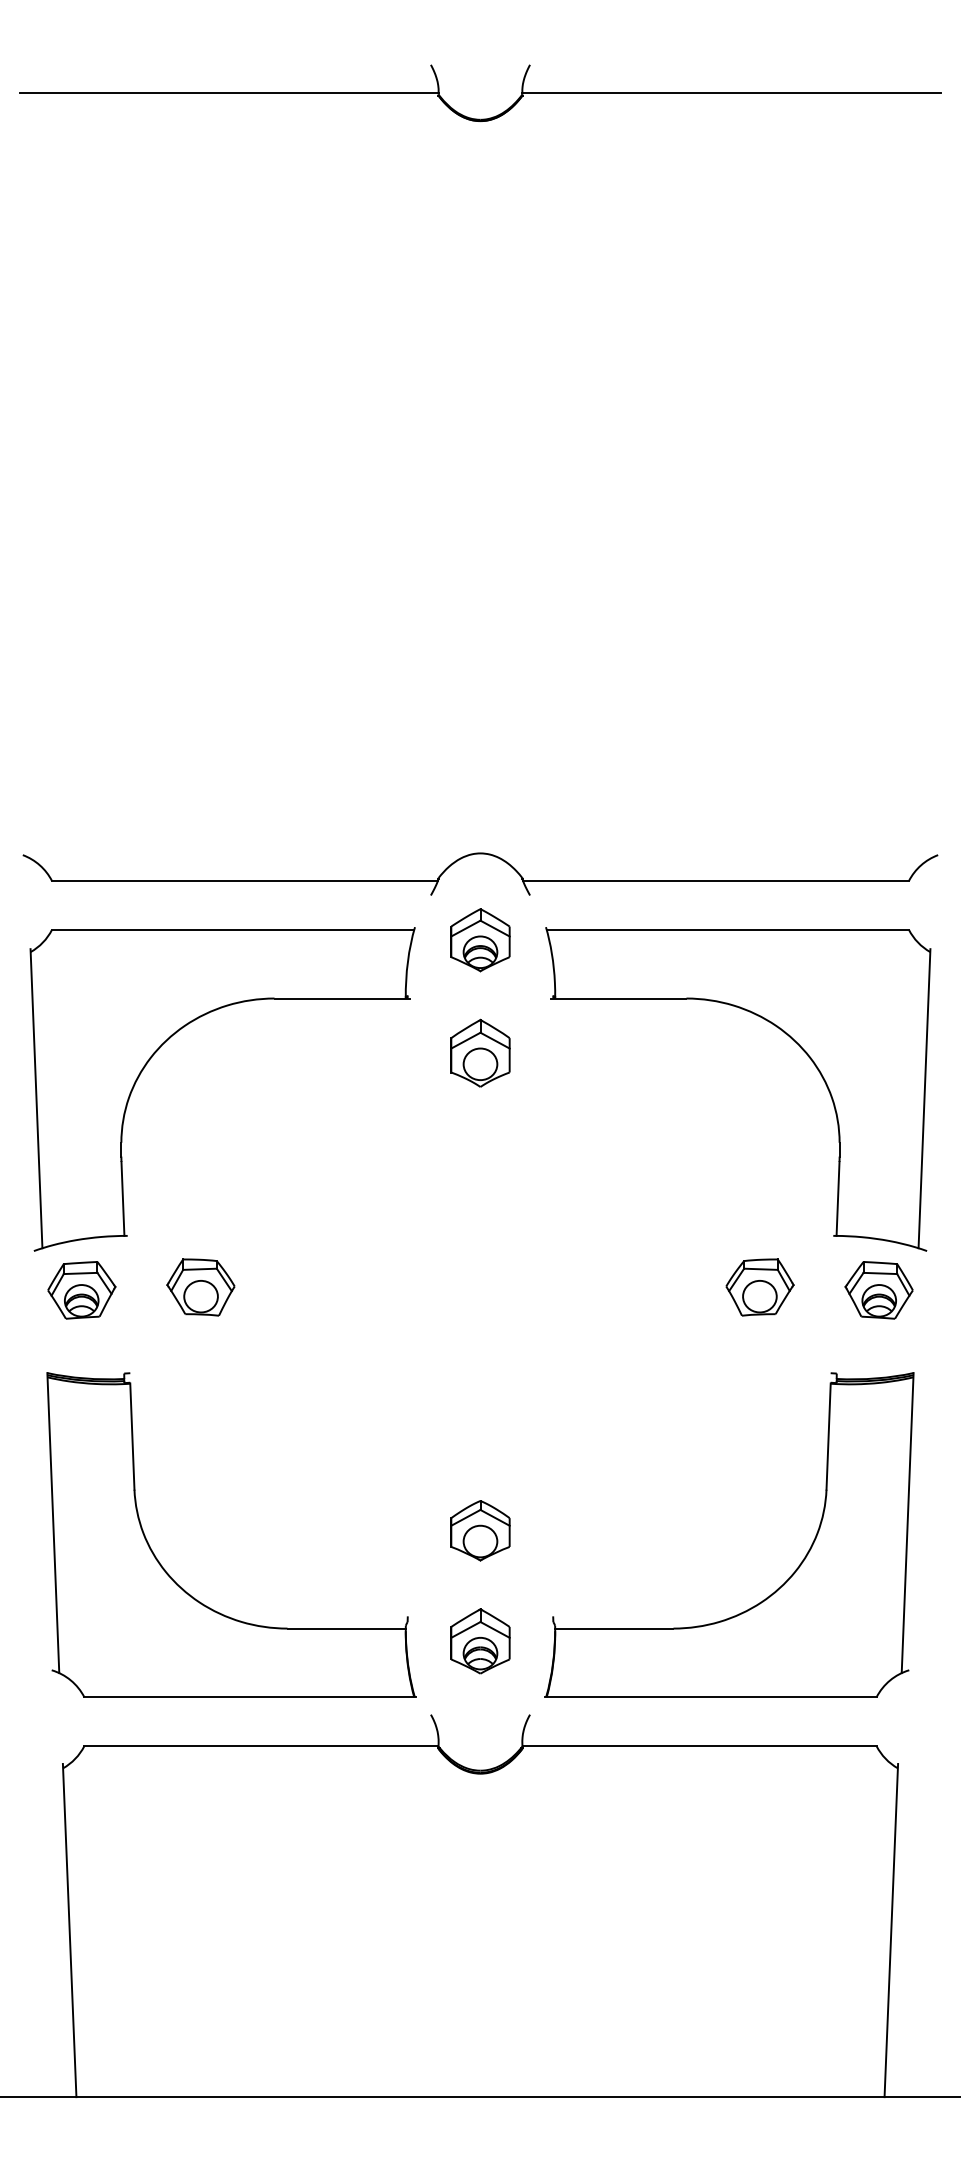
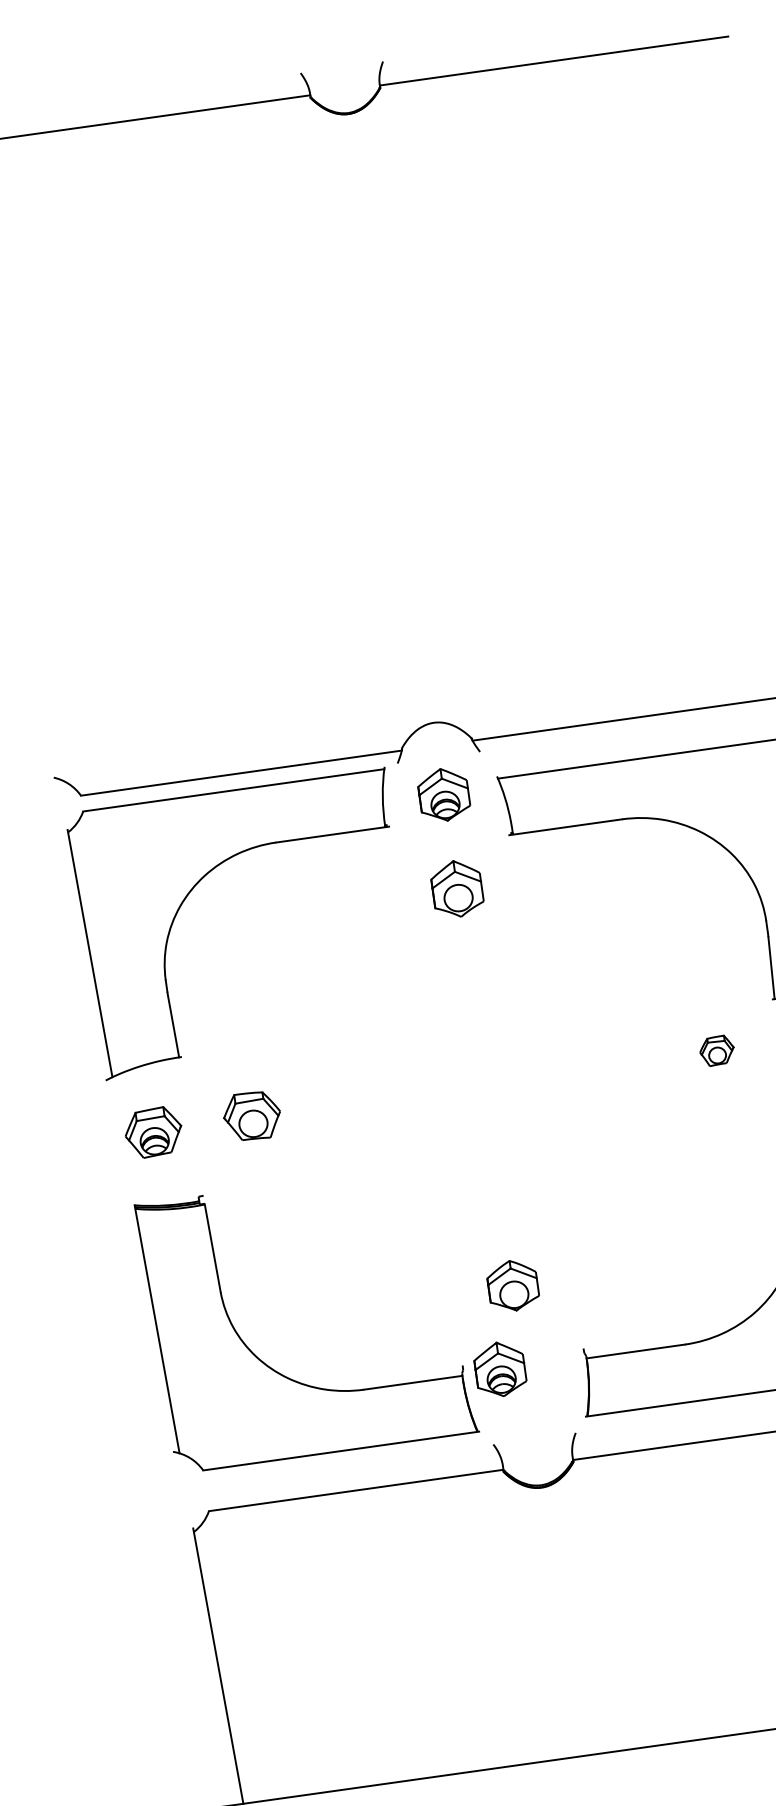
part: (175, 1034) -> (198, 884), moved
part: (759, 1287) -> (716, 1051), size x0.6
part: (480, 1641) -> (500, 1369), moved

